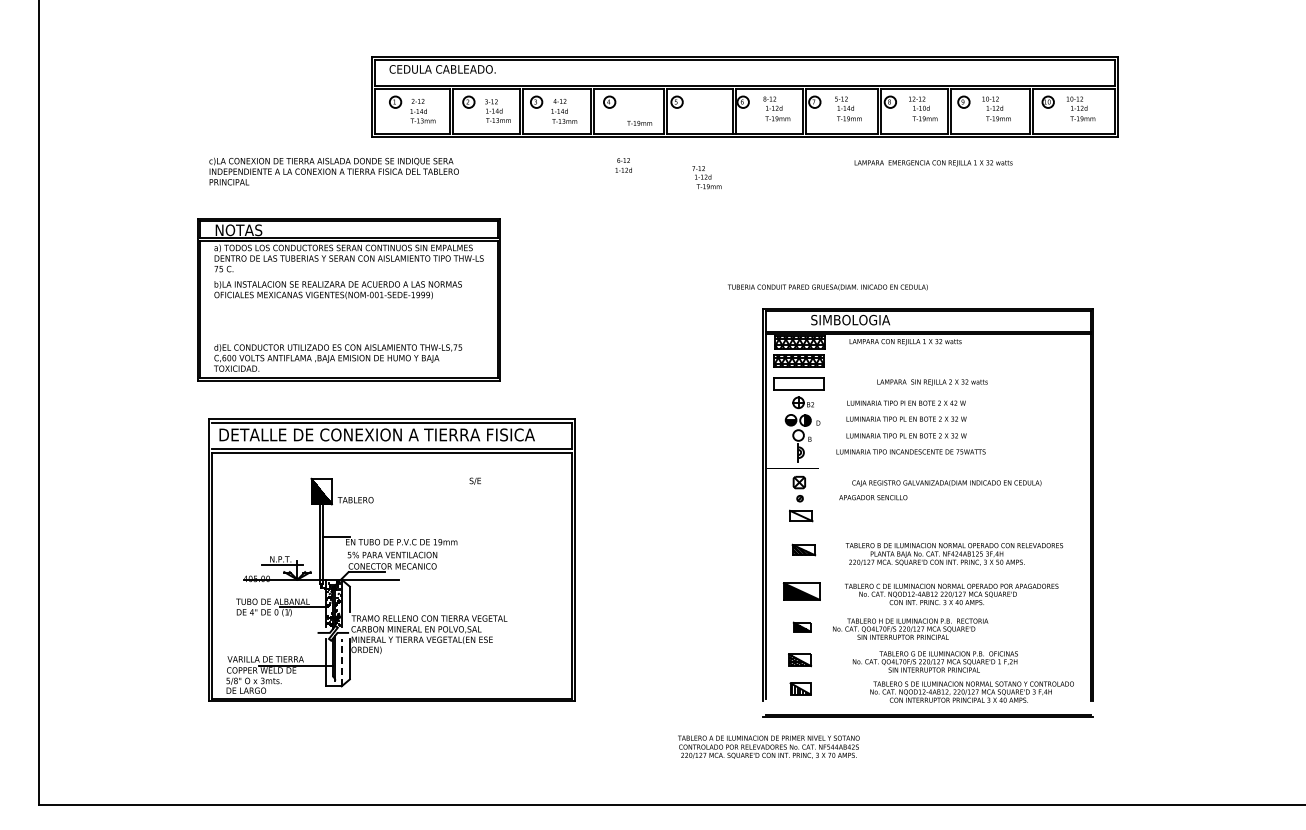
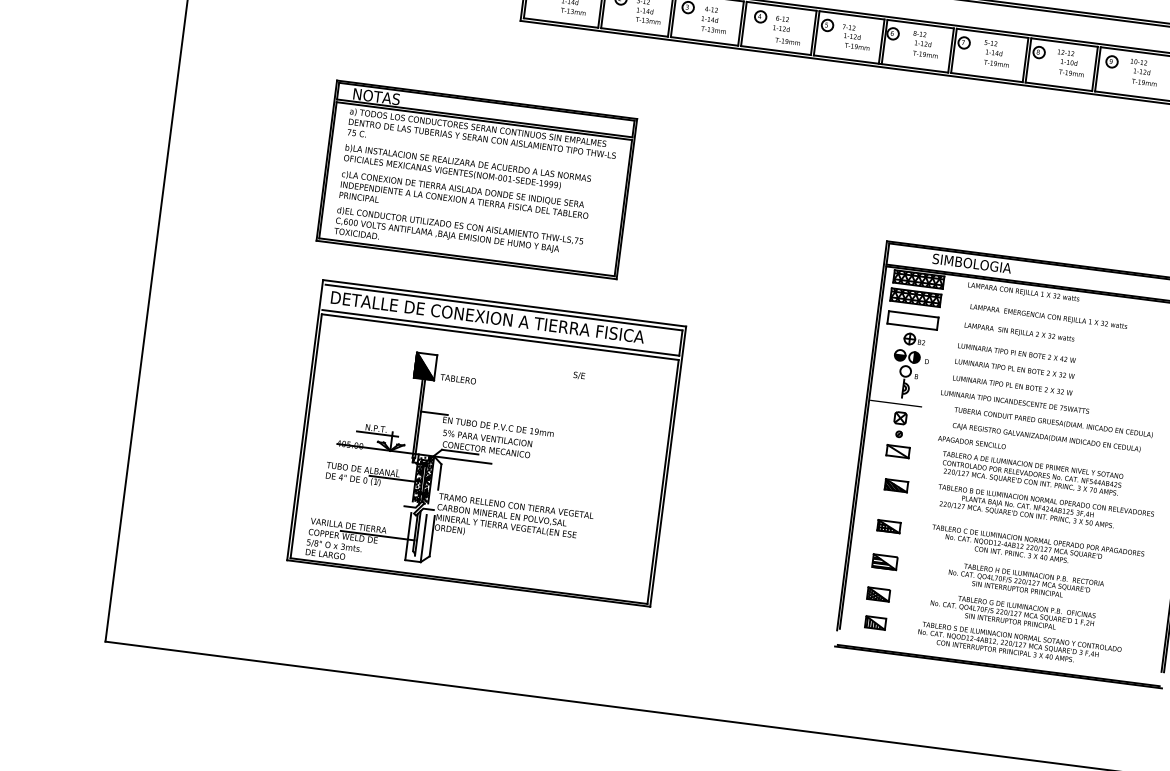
text: (933, 163) -> (1048, 317), moved
text: (623, 165) -> (781, 23), moved
text: (333, 171) -> (463, 199), moved
text: (706, 177) -> (855, 37), moved
text: (827, 287) -> (1053, 422), moved
text: (932, 382) -> (1019, 332), moved
part: (801, 591) -> (888, 526), size x0.62
part: (802, 626) -> (885, 561), size x1.43
text: (910, 628) -> (1025, 581), moved
line: (341, 662) -> (423, 538), dashed -> solid
text: (971, 691) -> (1018, 644), moved
text: (768, 746) -> (1031, 473), moved

